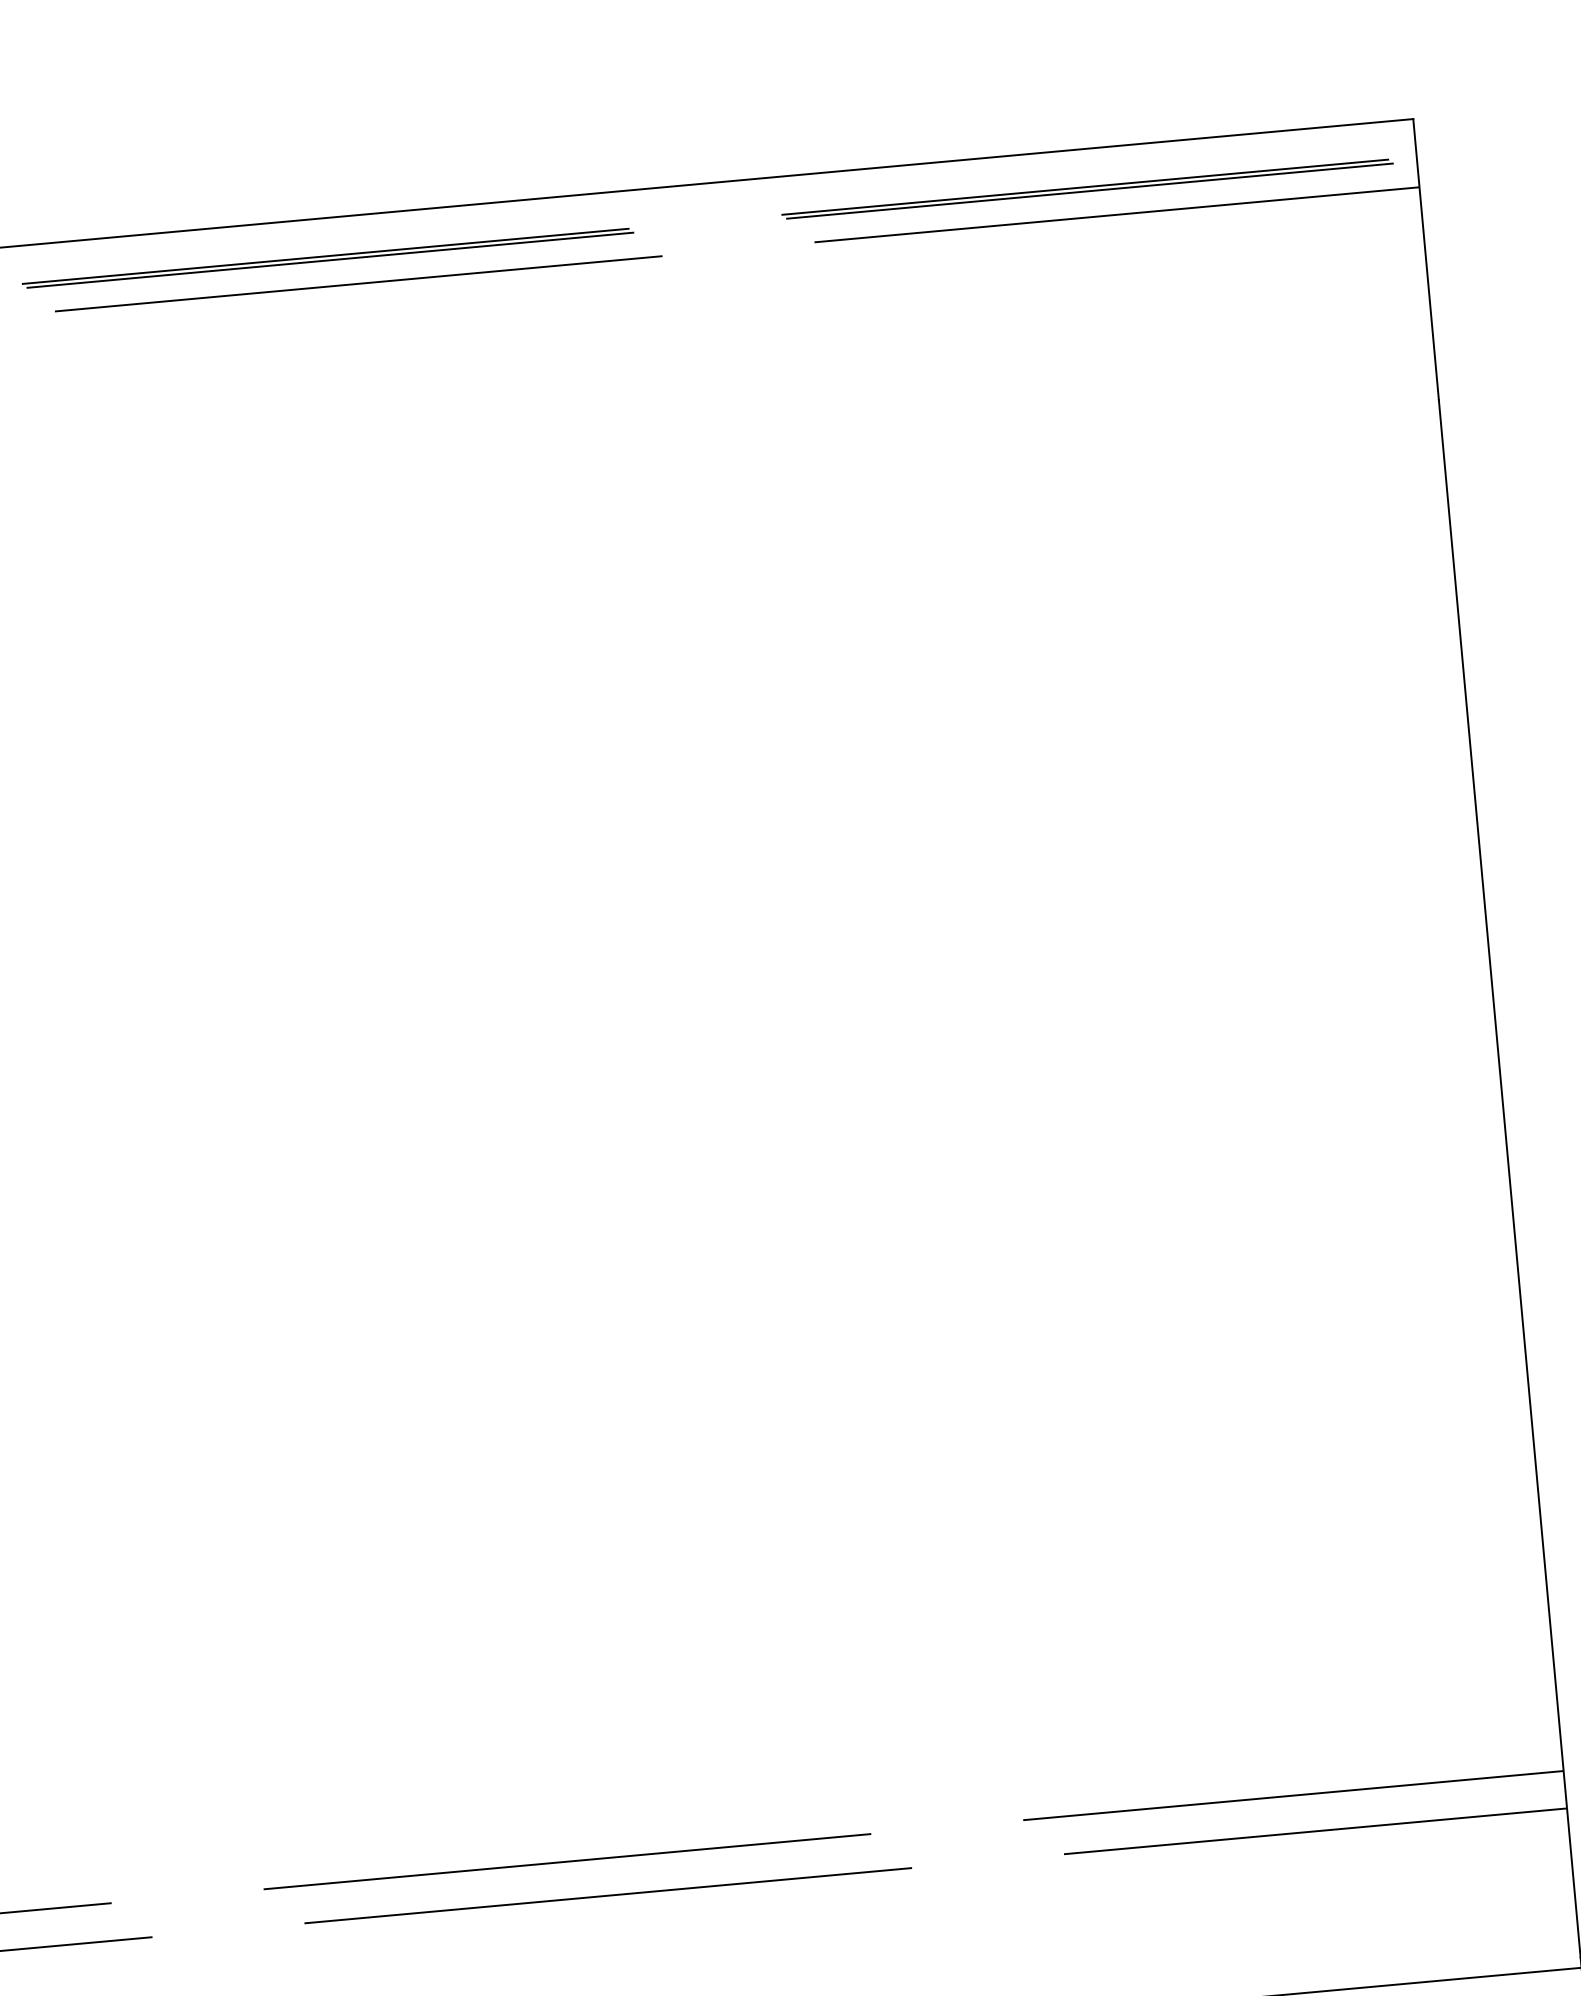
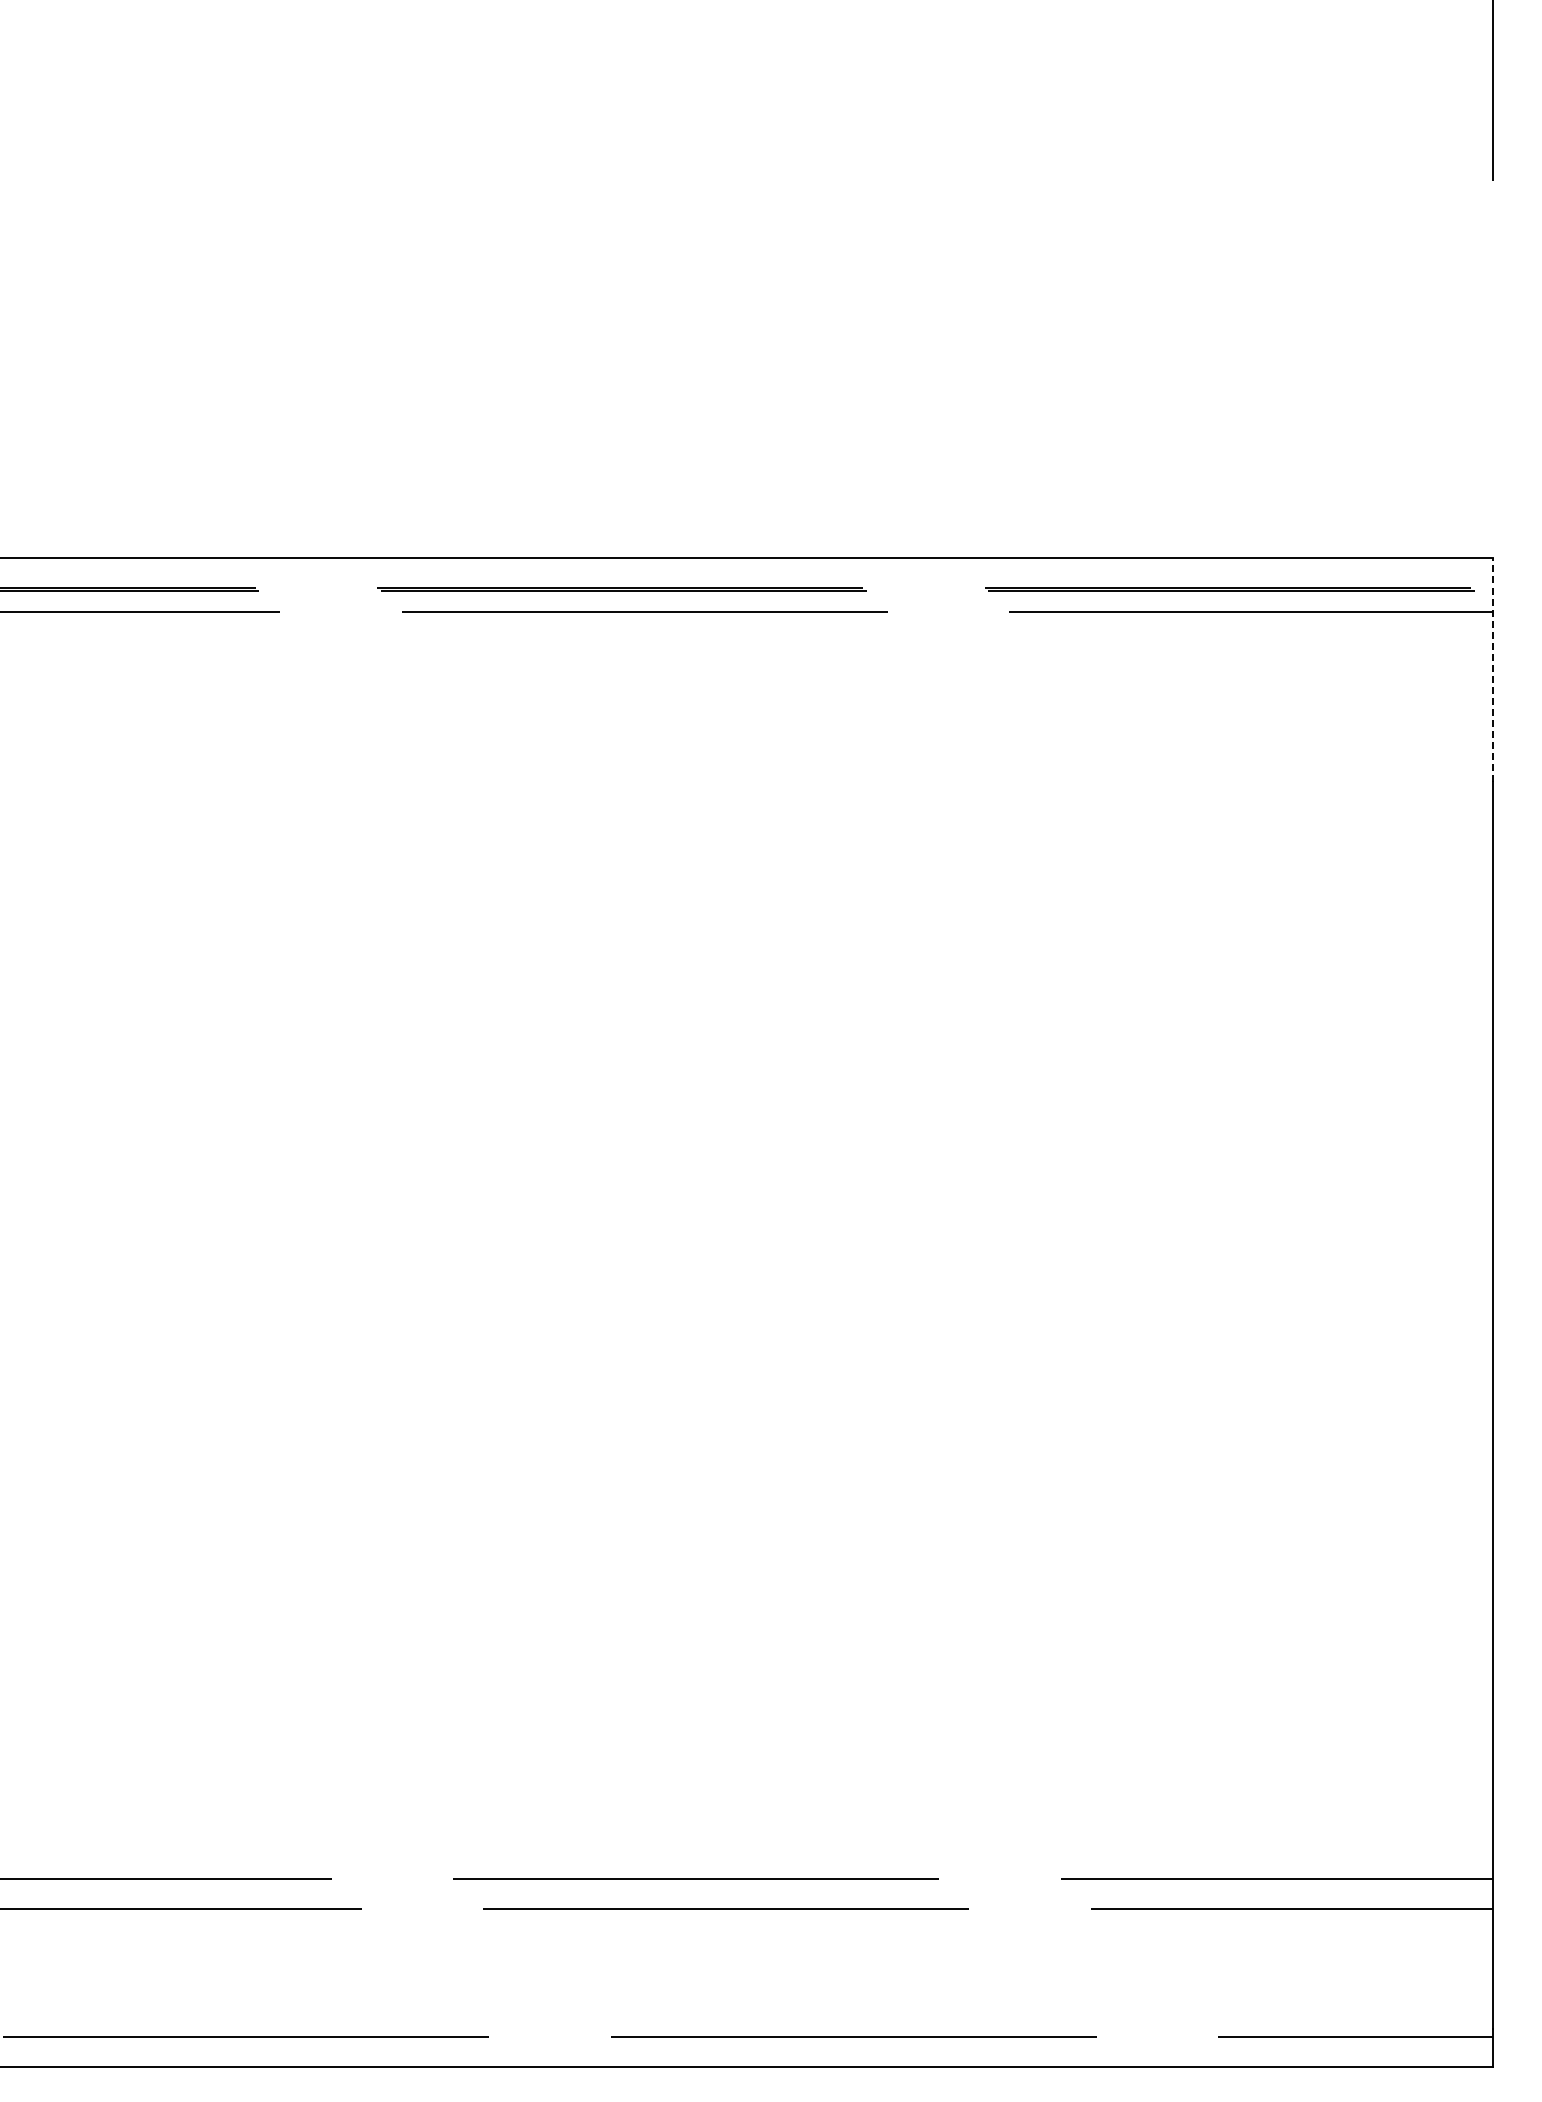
line: (1426, 258) -> (1493, 669), solid -> dashed

